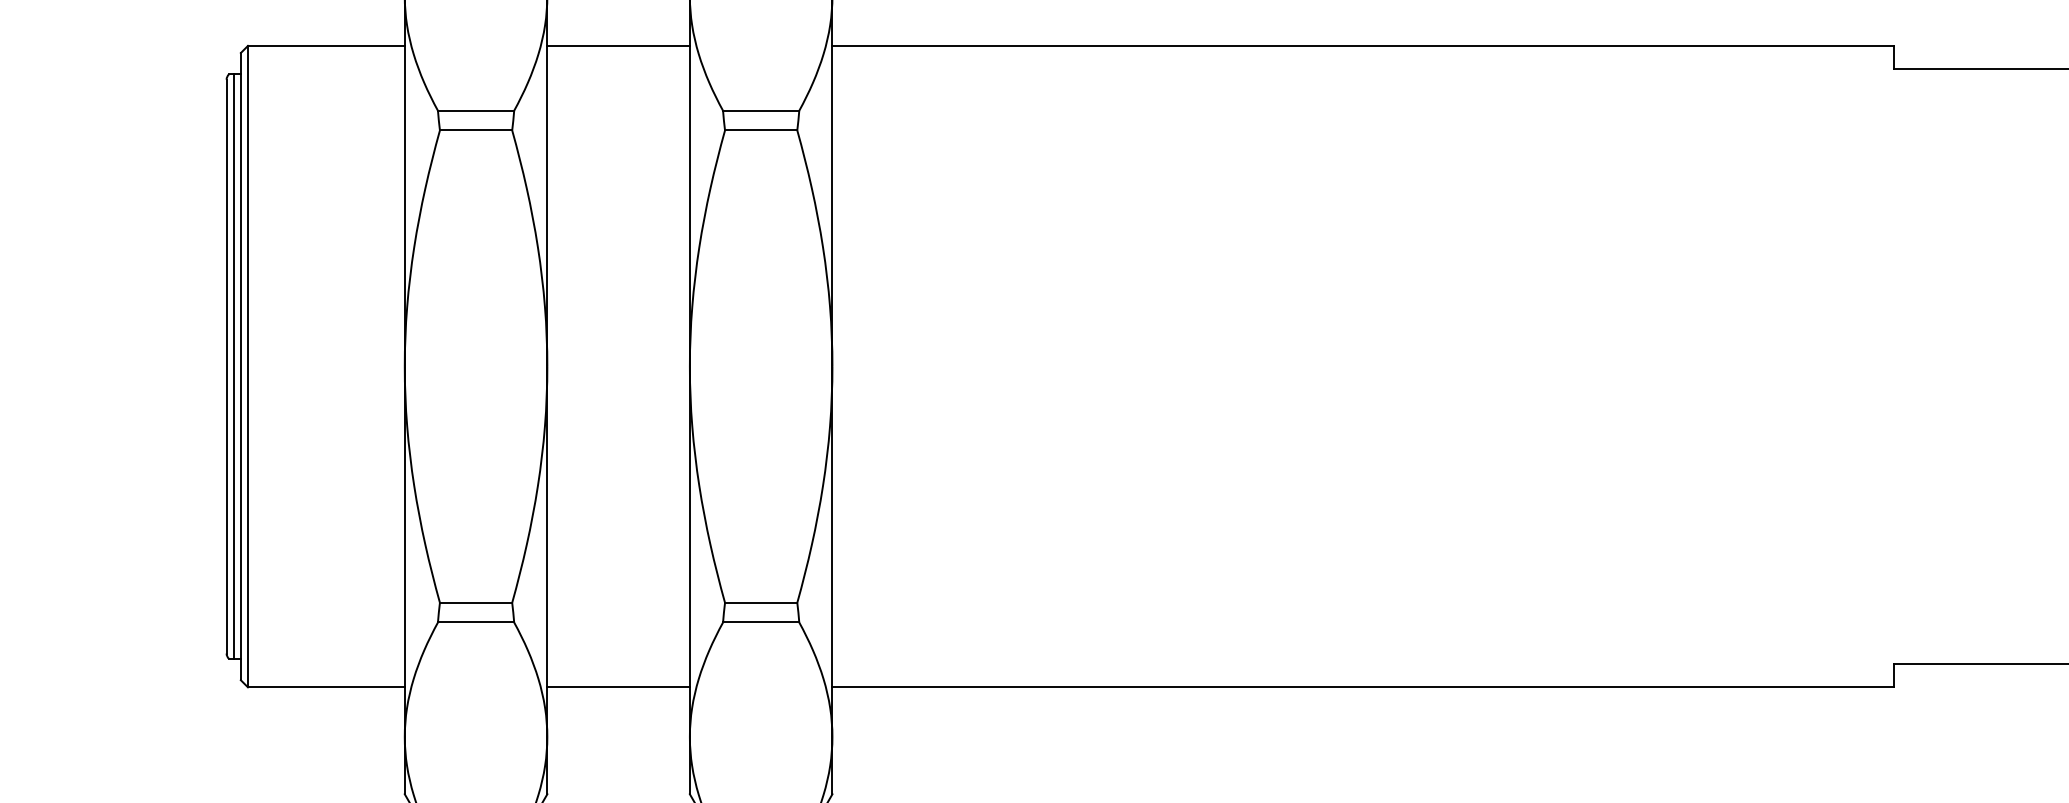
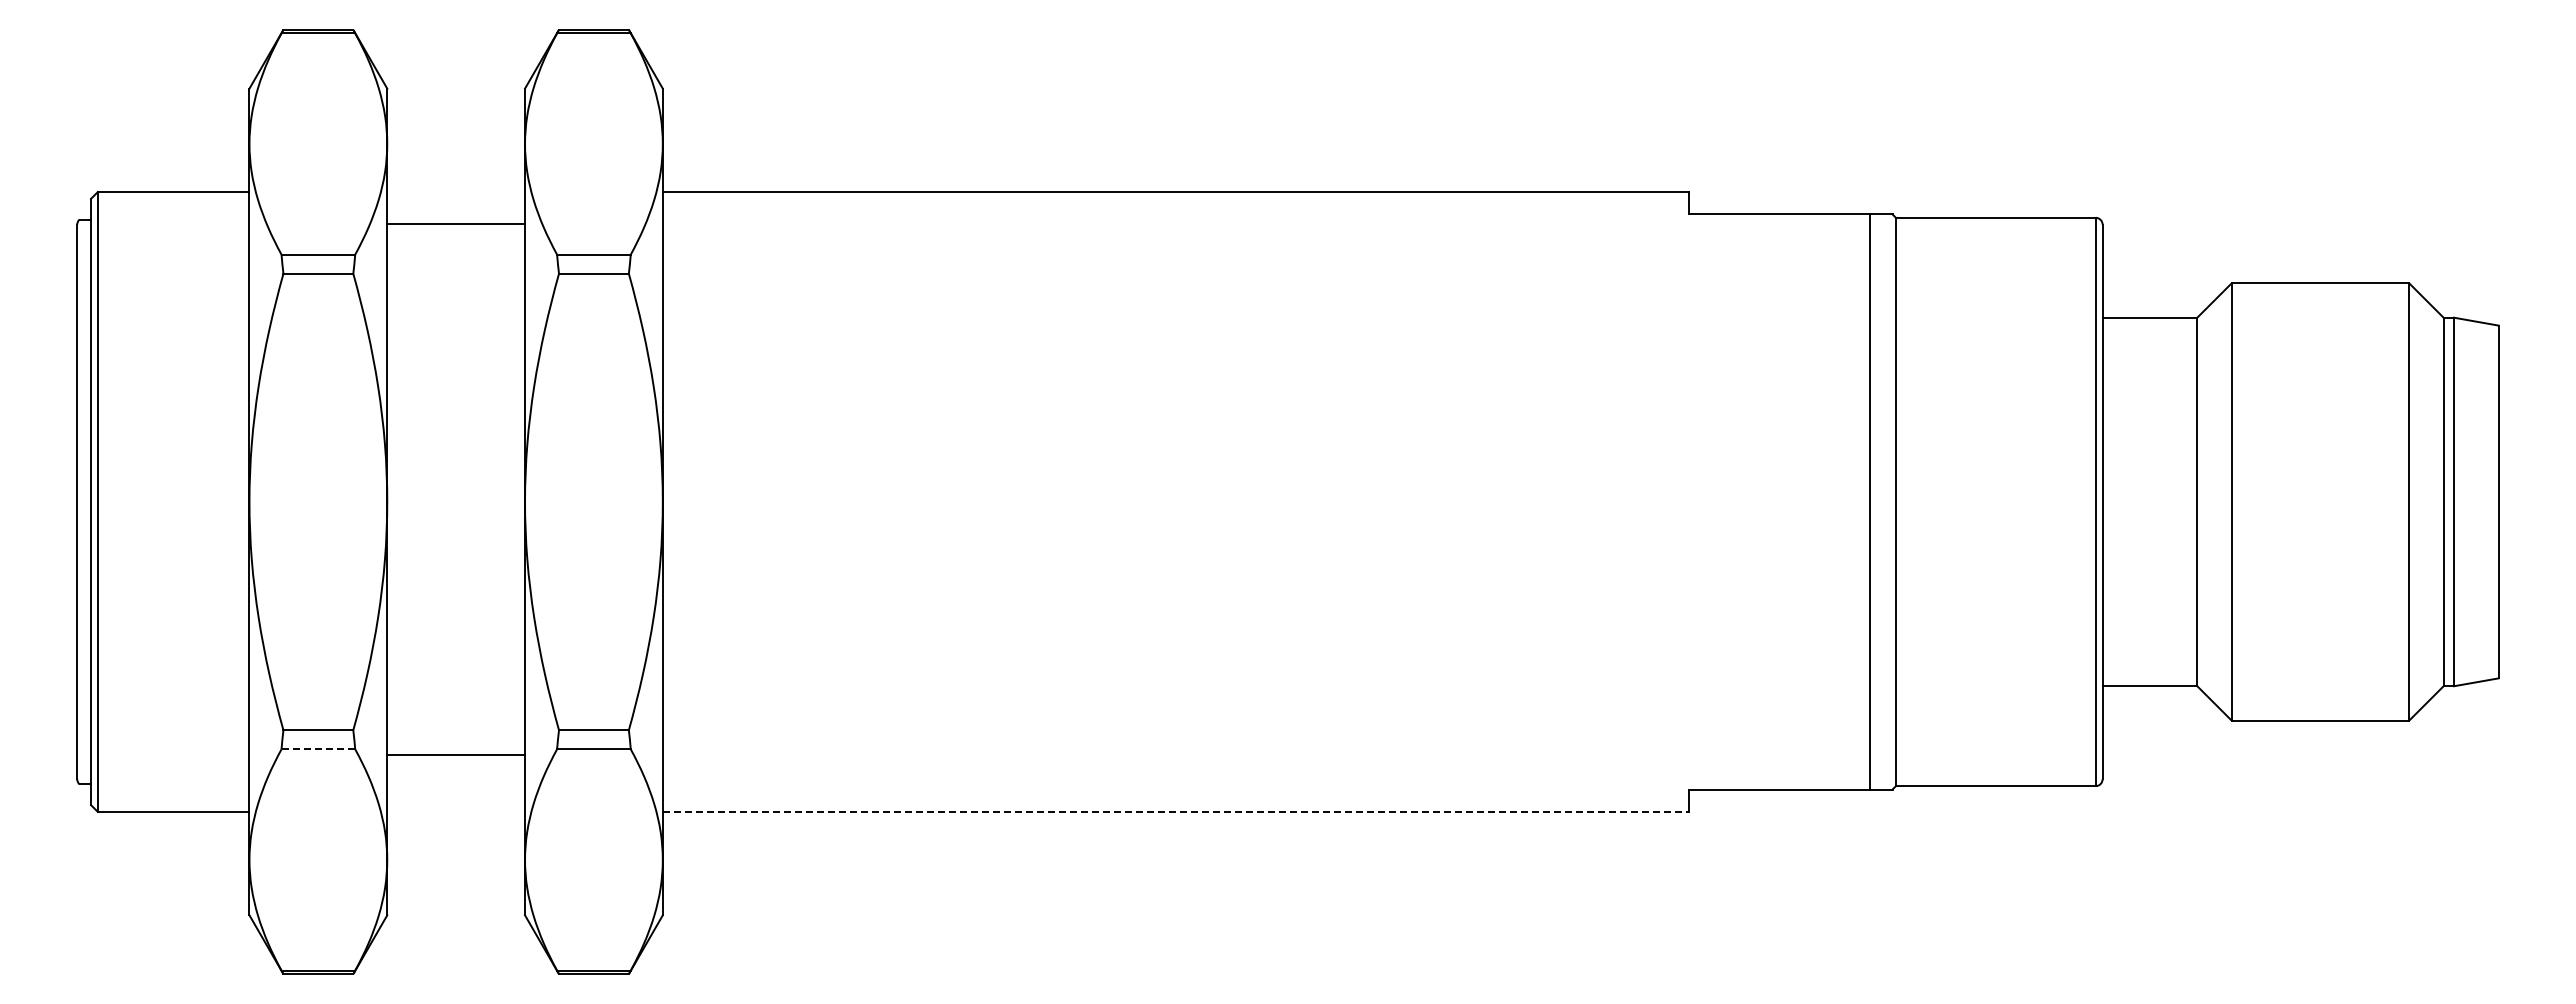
line: (618, 45) -> (456, 223), moved
line: (234, 366) -> (84, 501), removed
line: (476, 622) -> (318, 749), solid -> dashed
line: (618, 686) -> (456, 754), moved
line: (1363, 686) -> (1176, 811), solid -> dashed

